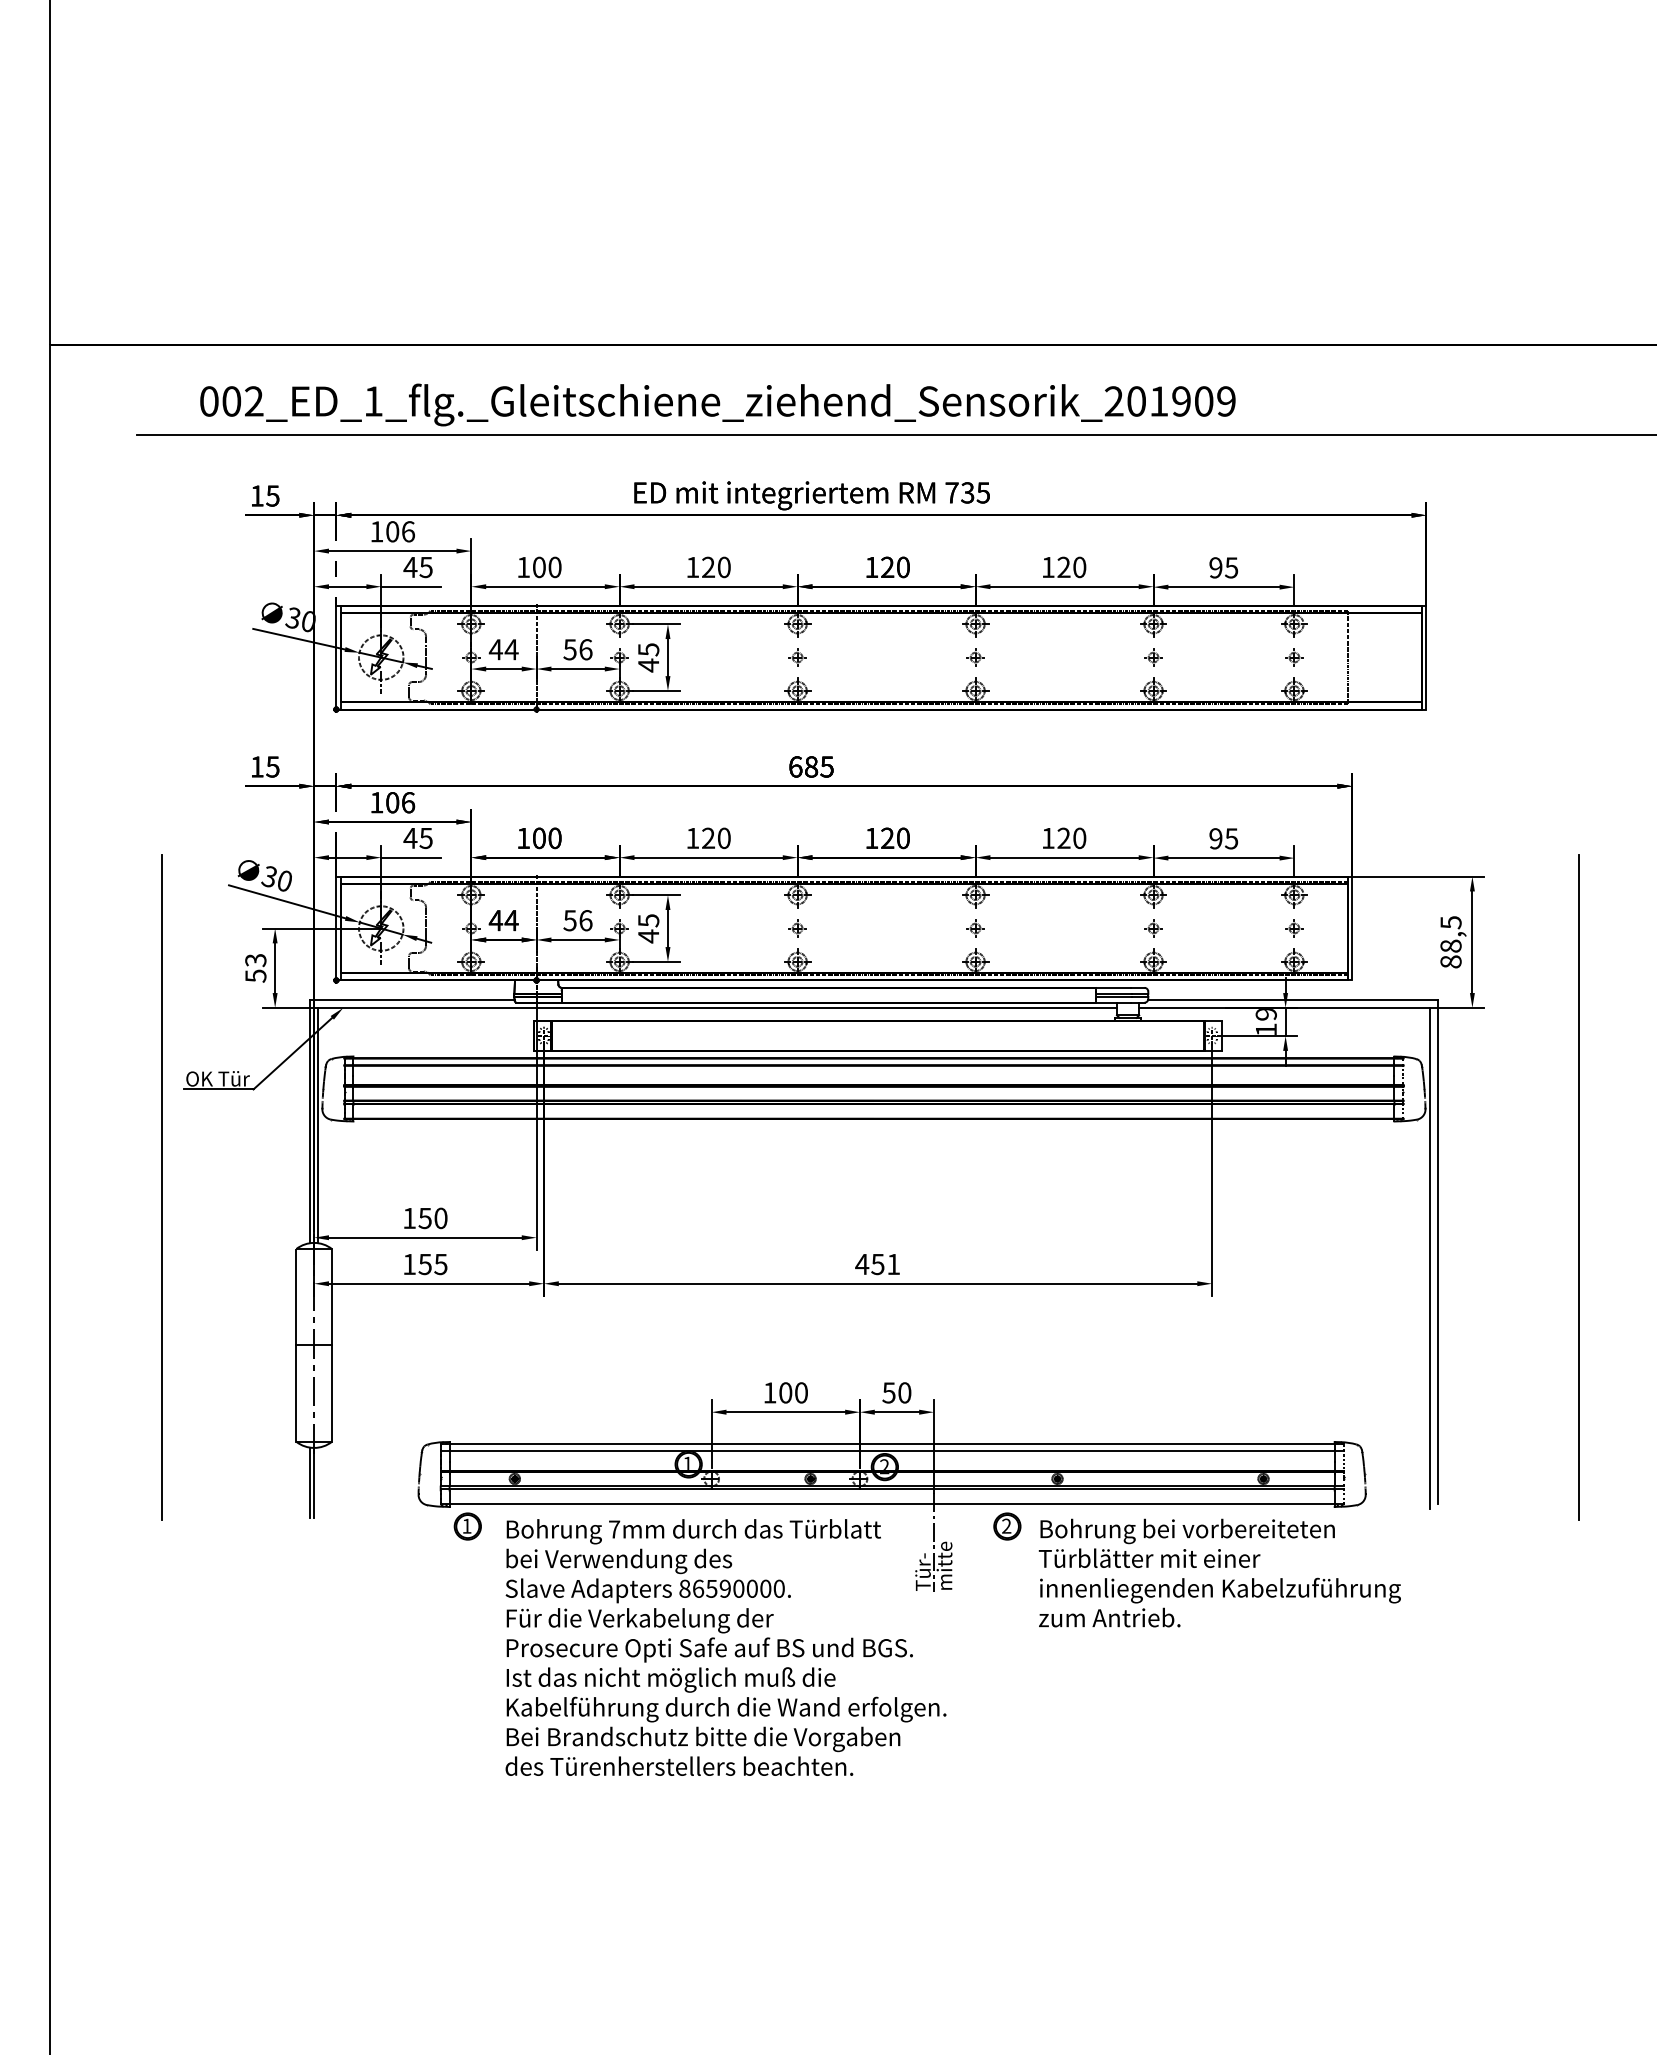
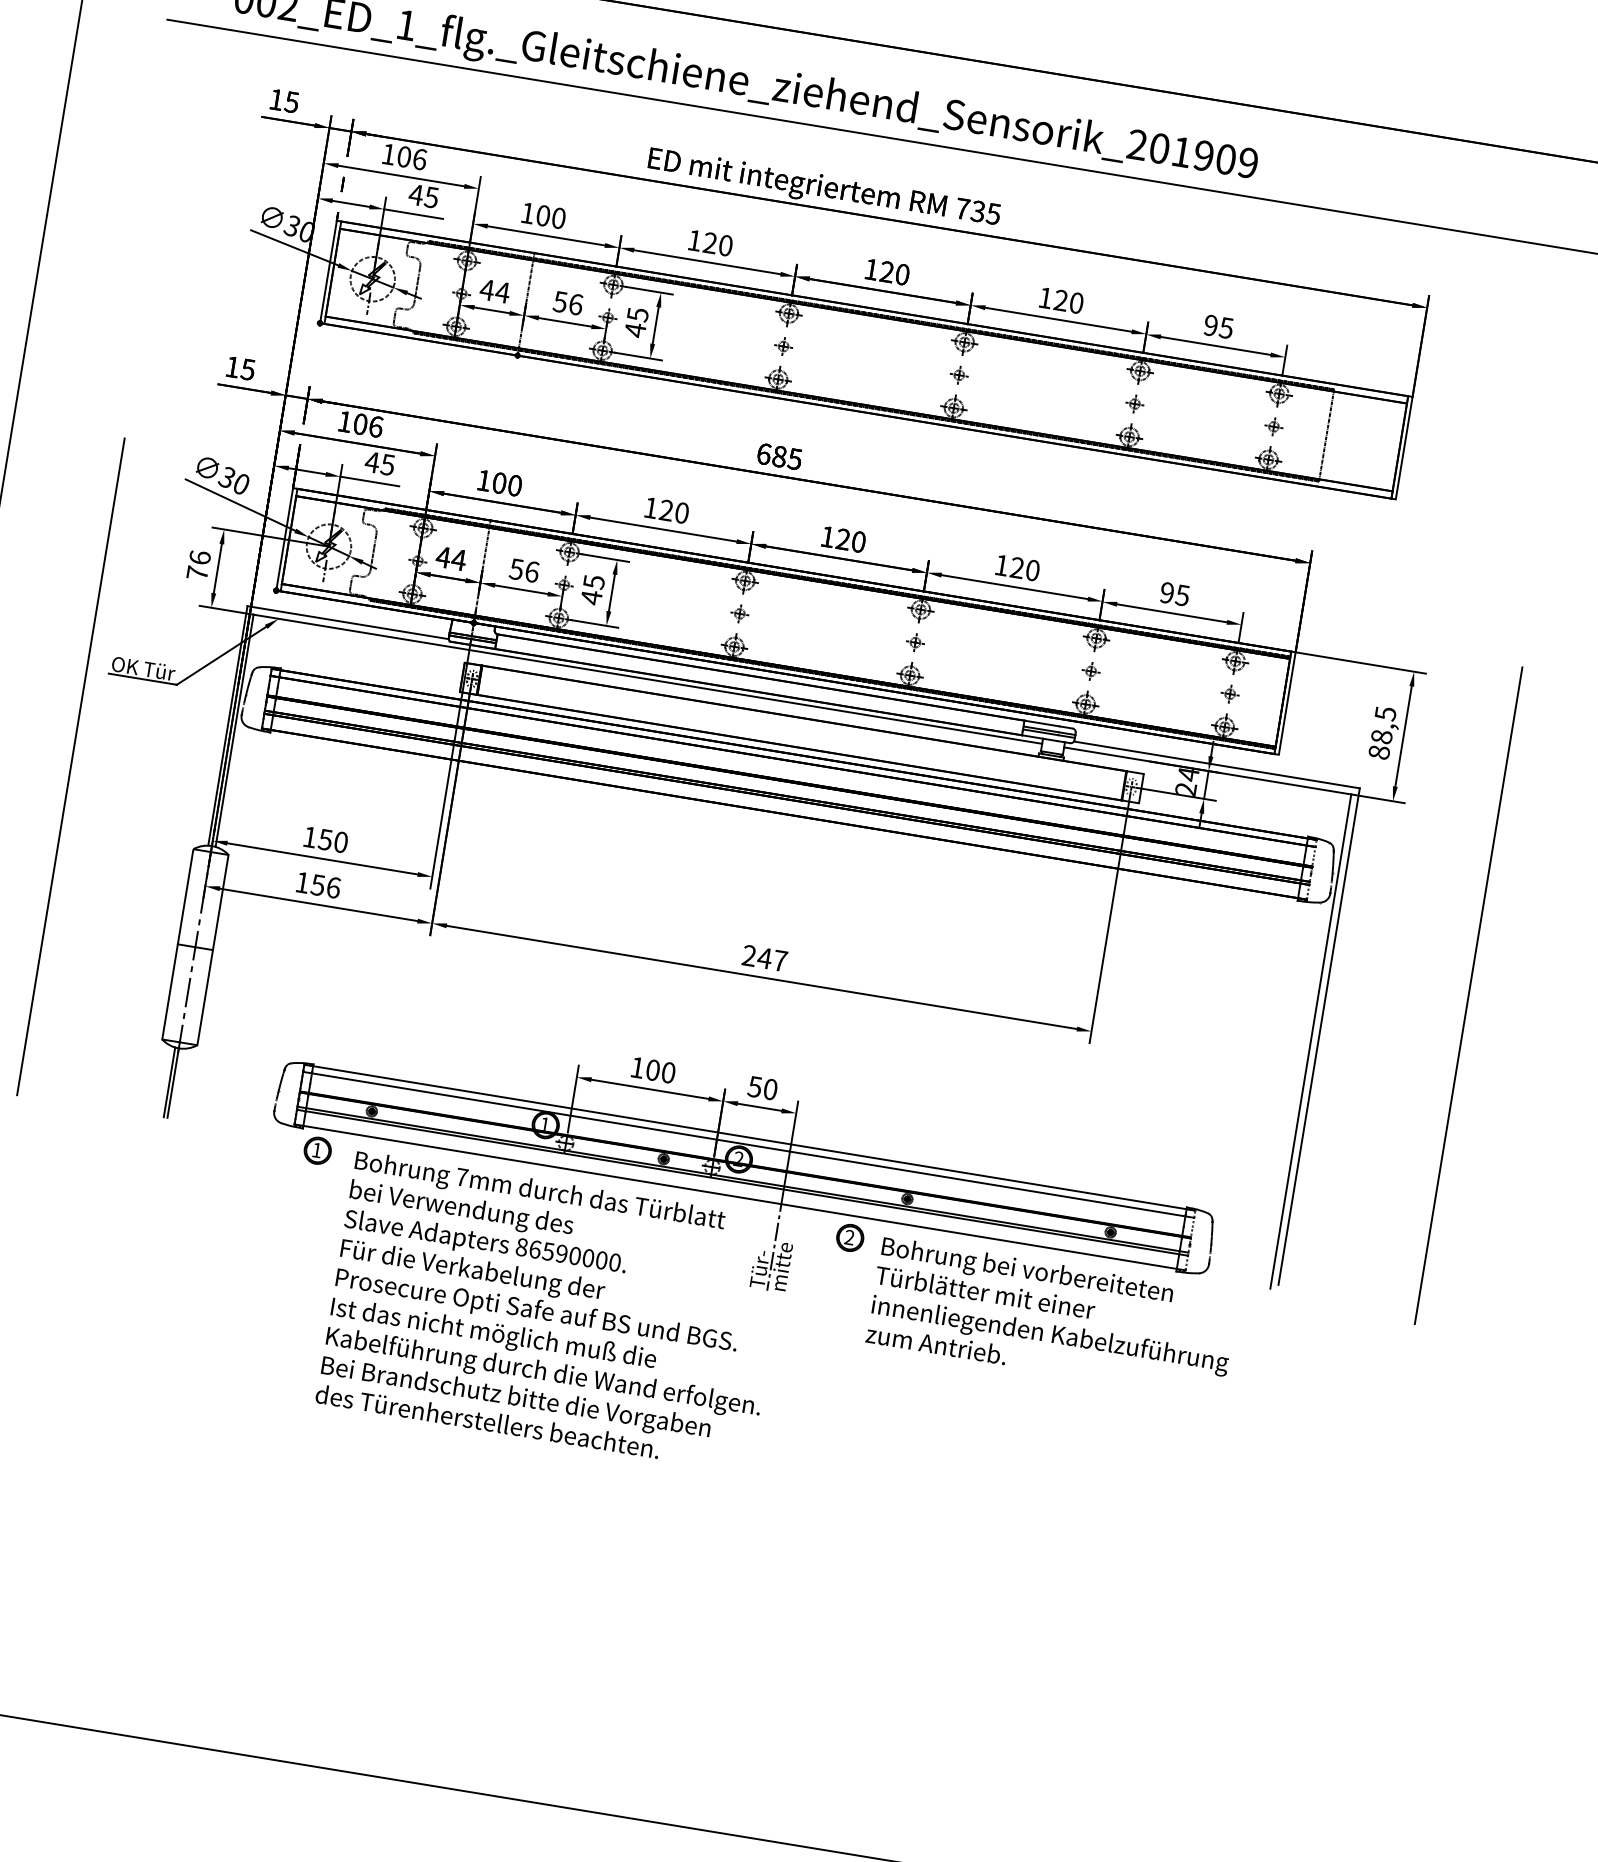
text: (255, 967) -> (198, 564), 53 -> 76
text: (1265, 1021) -> (1186, 781), 19 -> 24
text: (440, 1264) -> (333, 887), 155 -> 156
text: (877, 1264) -> (764, 958), 451 -> 247

